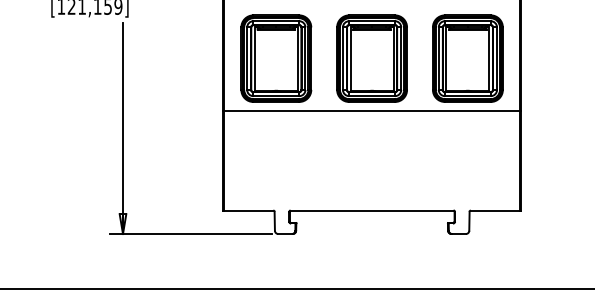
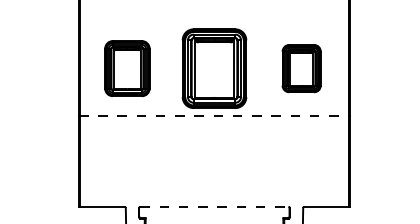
part: (276, 58) -> (127, 68), size x0.7
part: (467, 58) -> (301, 68), size x0.6
line: (372, 110) -> (214, 115), solid -> dashed
line: (372, 210) -> (214, 206), solid -> dashed

